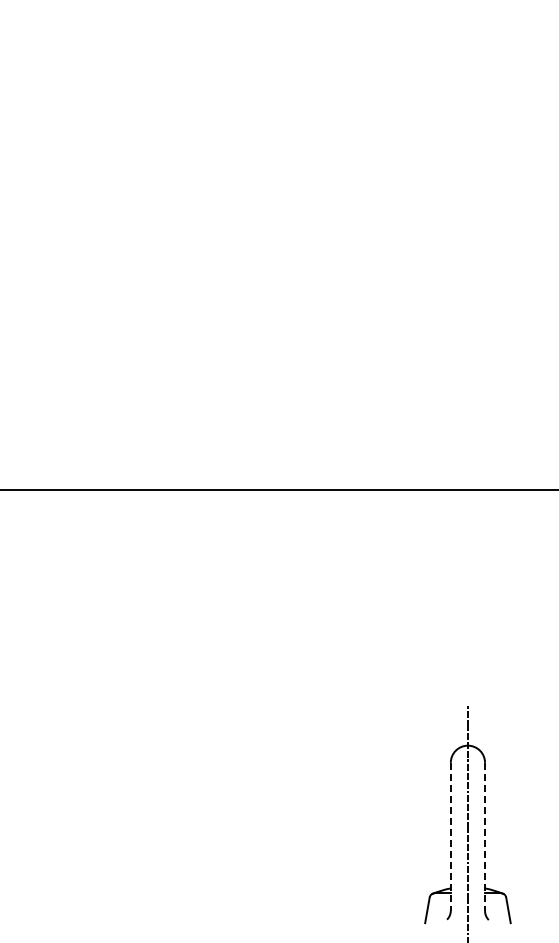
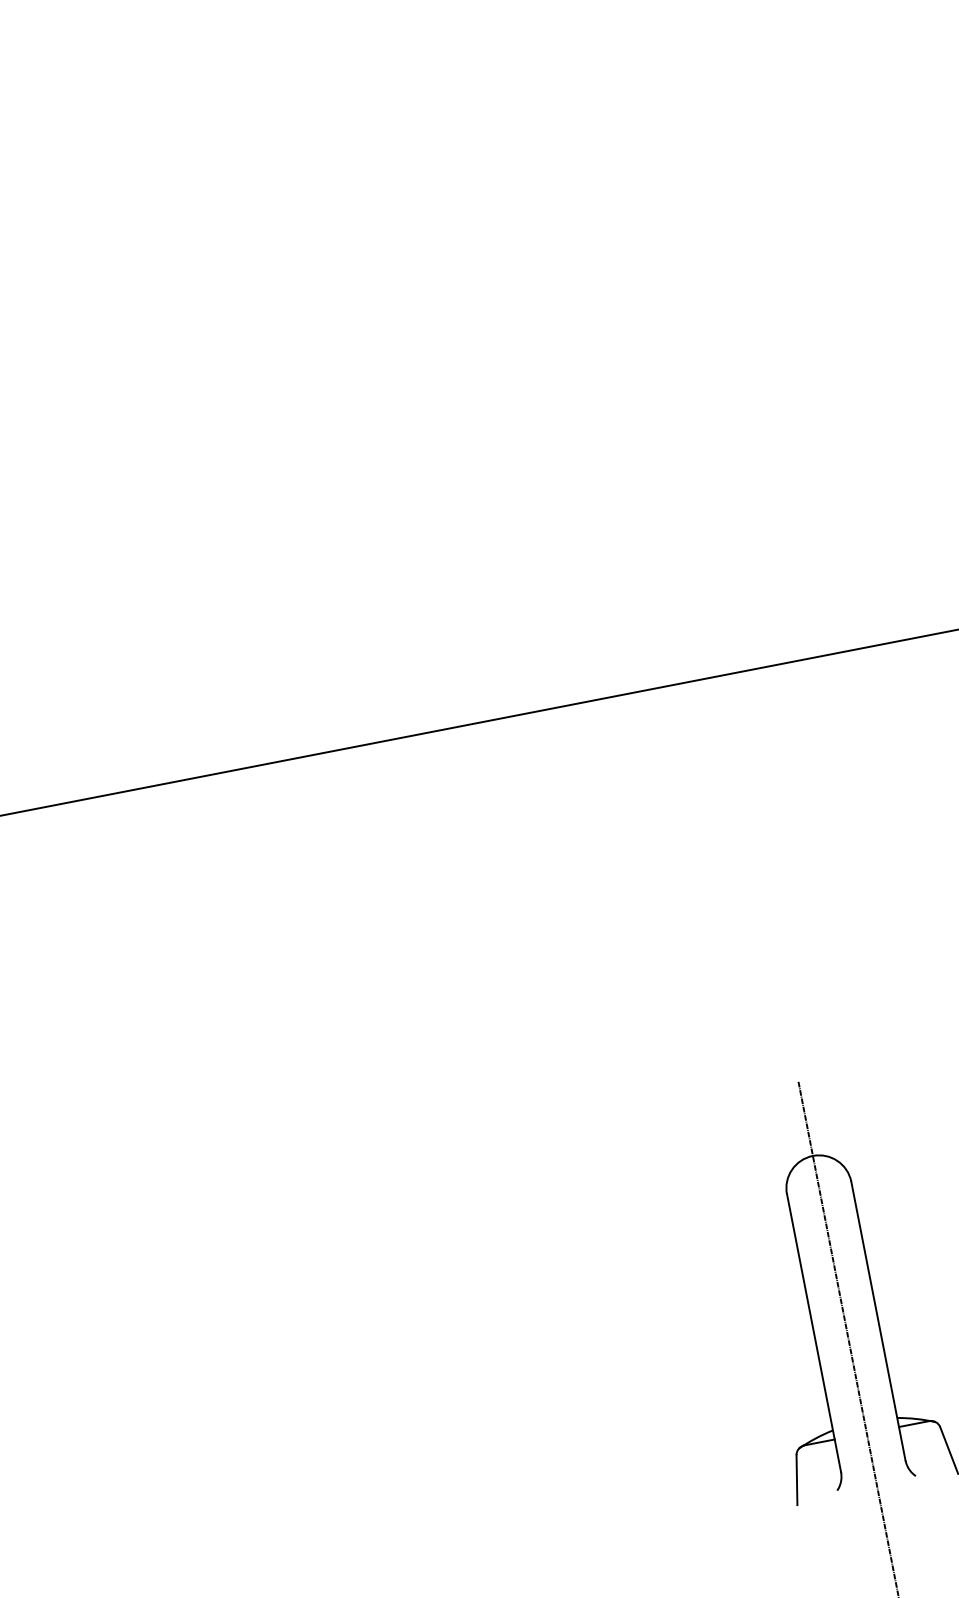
line: (450, 836) -> (813, 1333), dashed -> solid
line: (485, 837) -> (879, 1322), dashed -> solid

